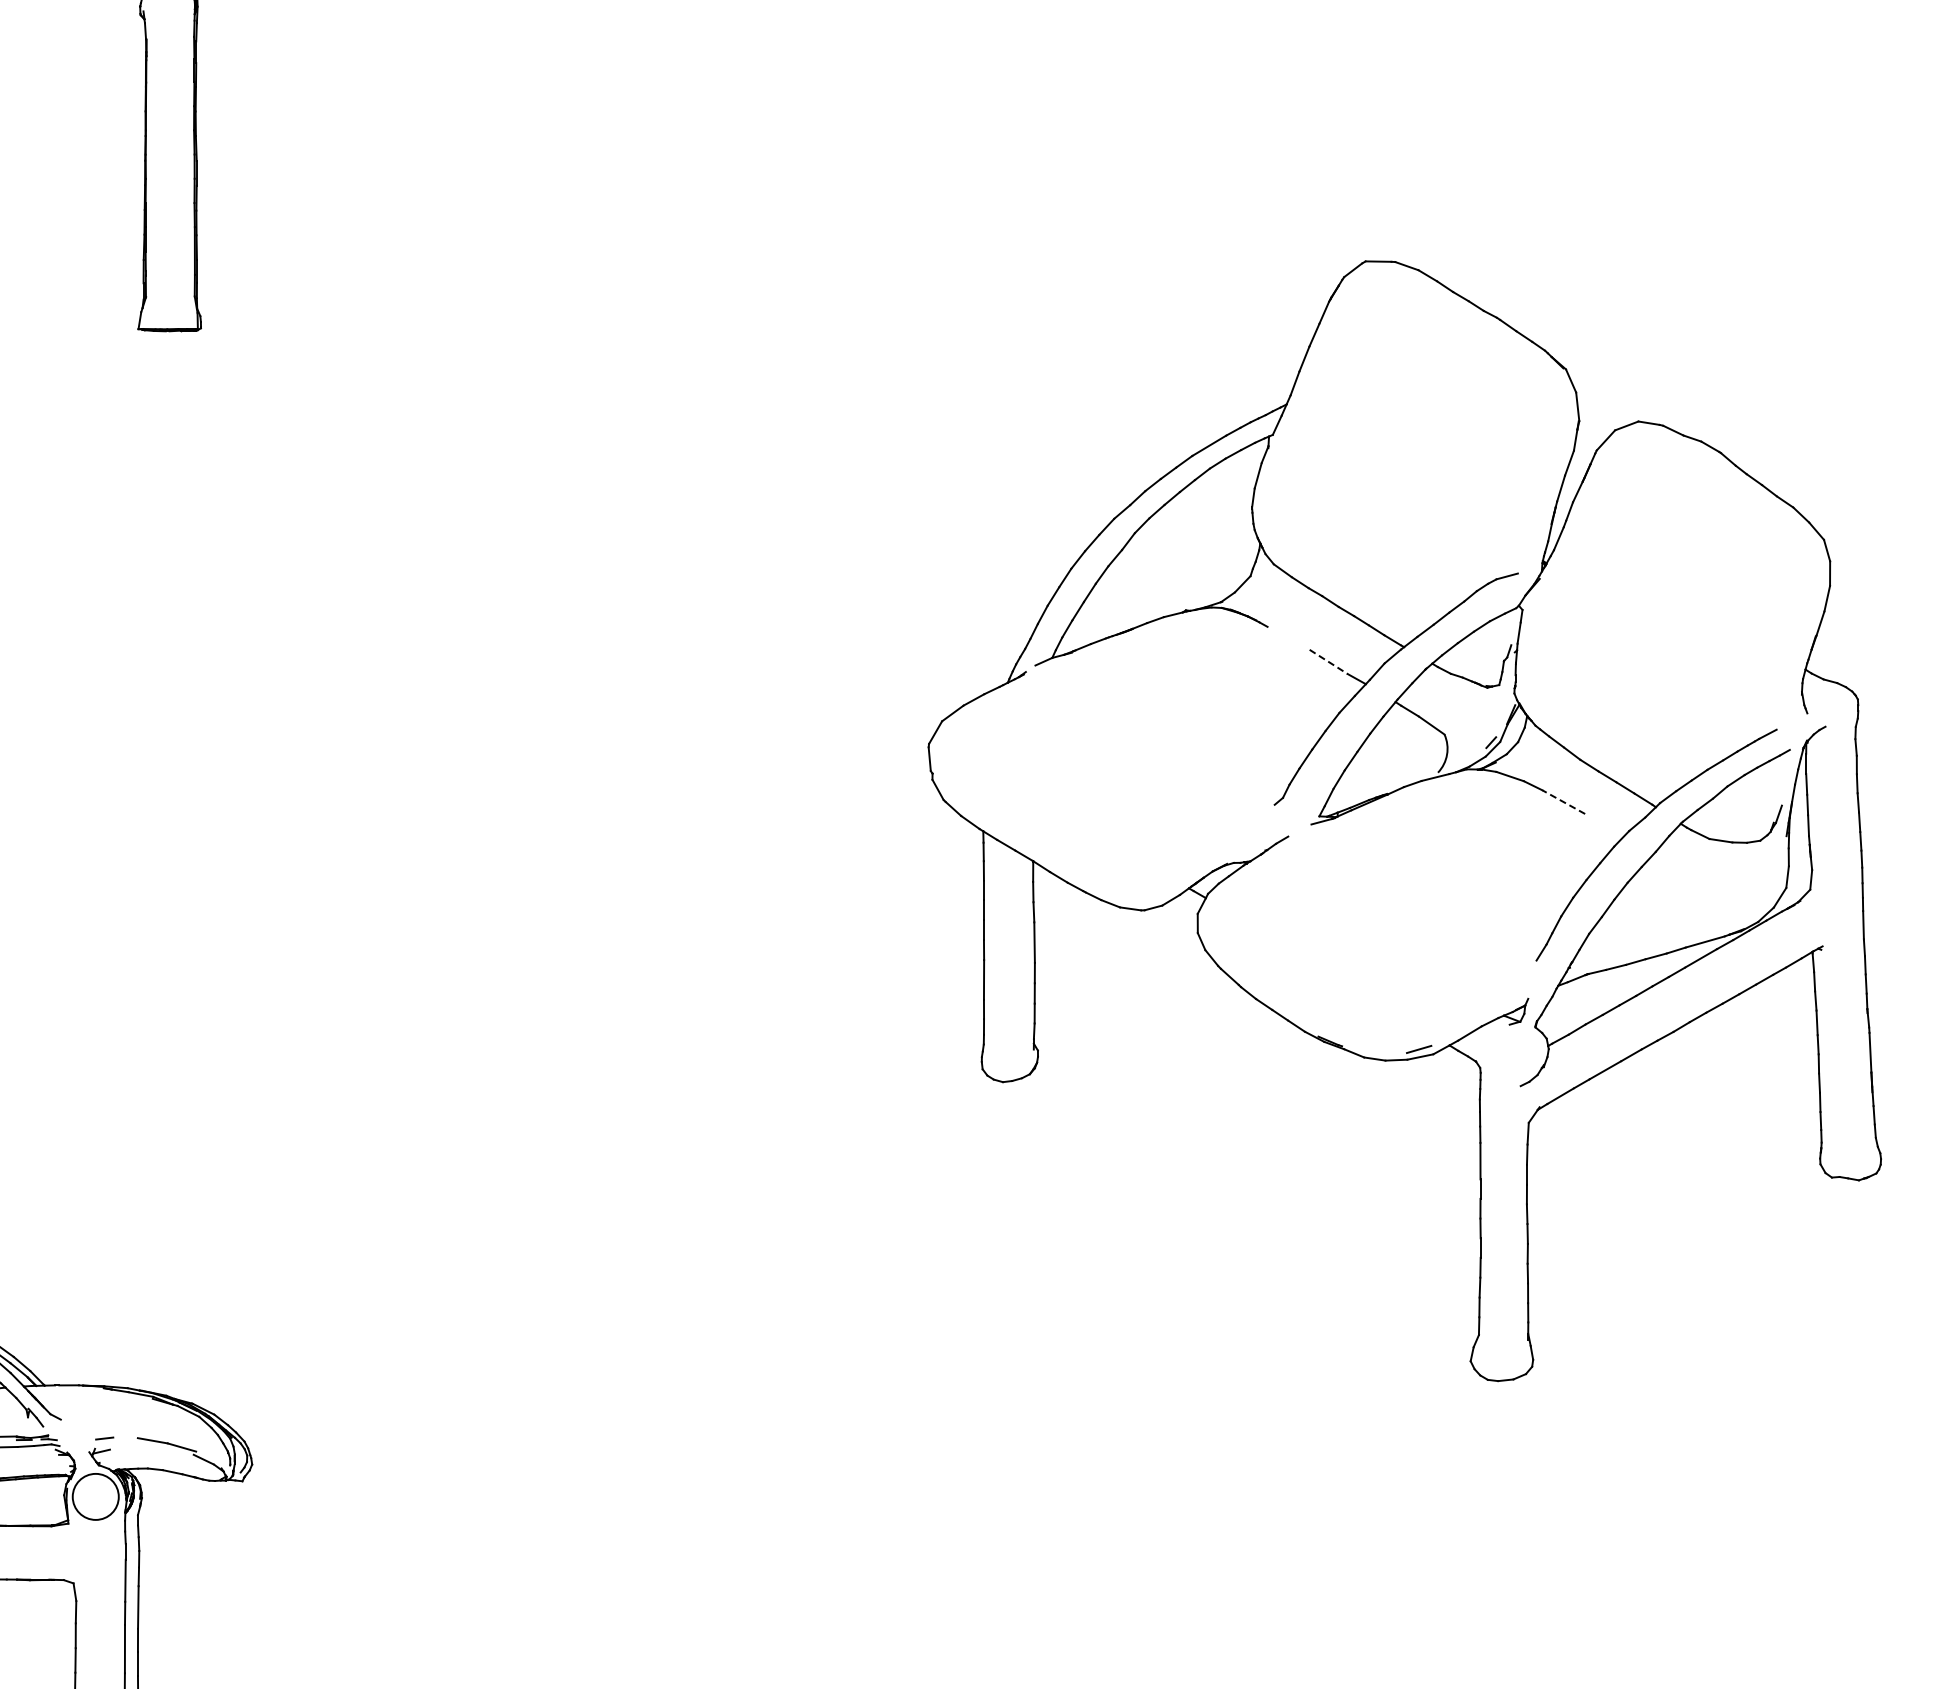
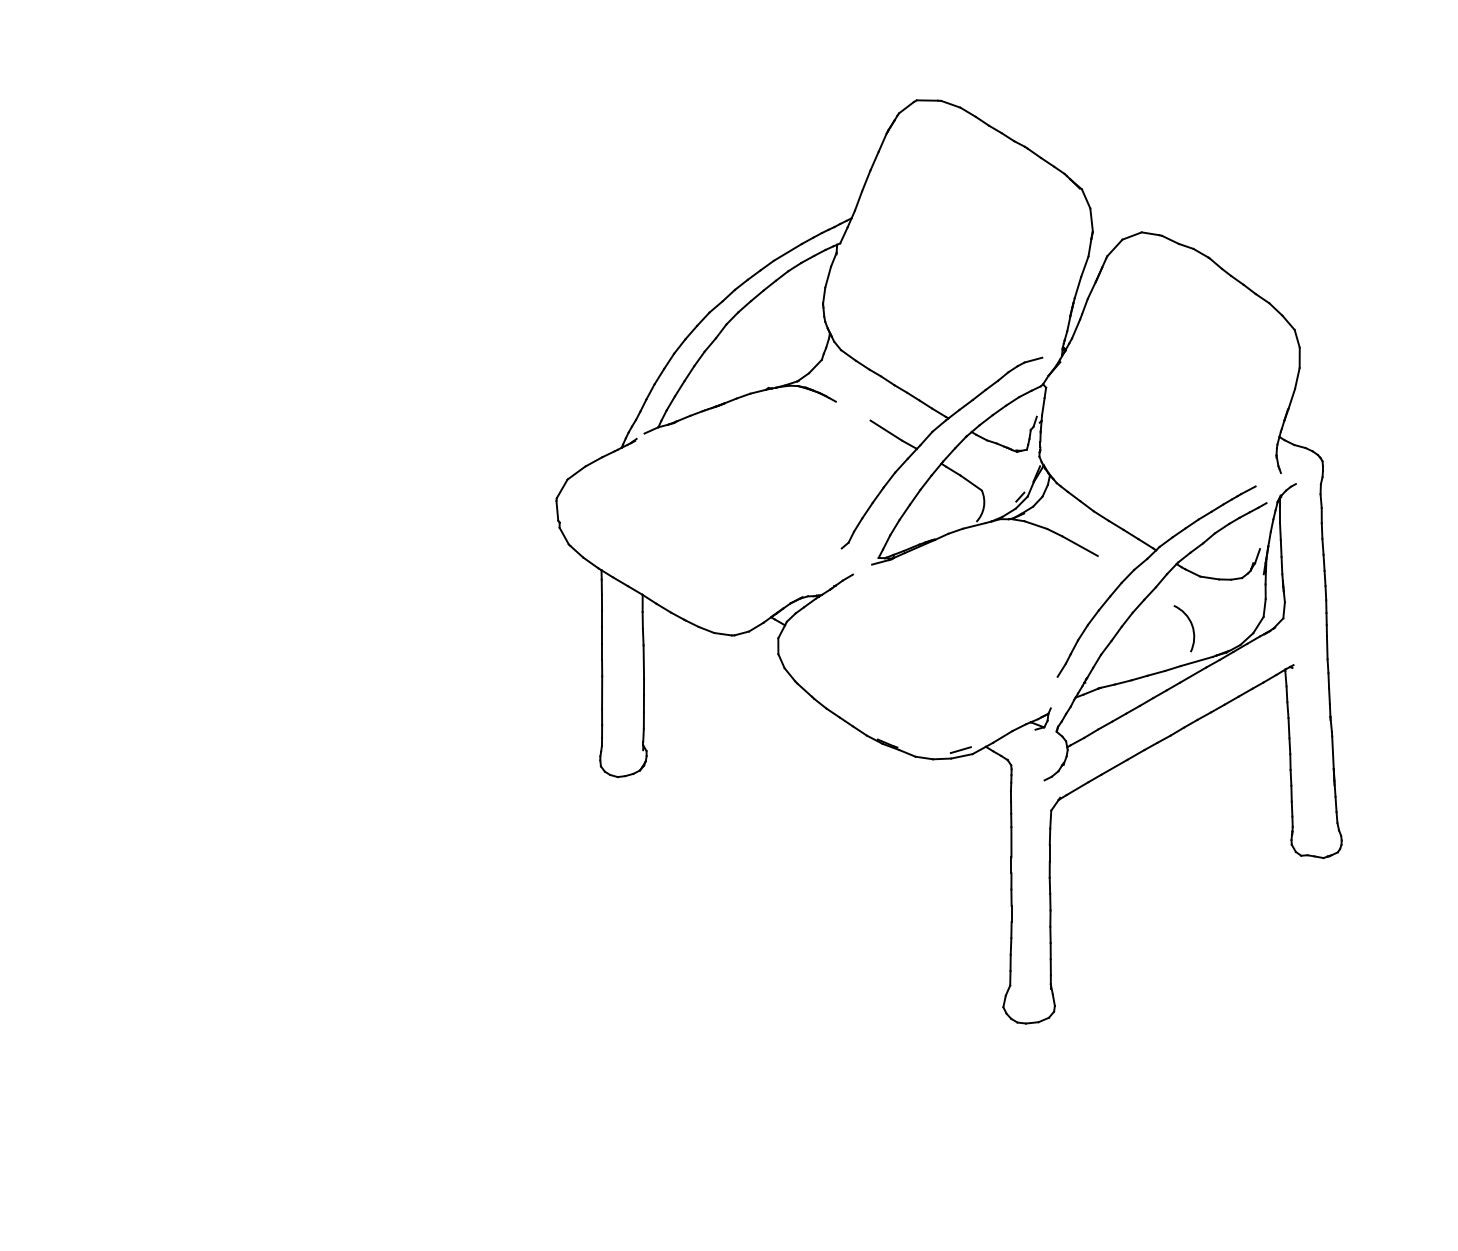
line: (1328, 661) -> (886, 430), dashed -> solid
line: (1563, 802) -> (1079, 546), dashed -> solid
arc: (1698, 898) -> (1191, 625), added

